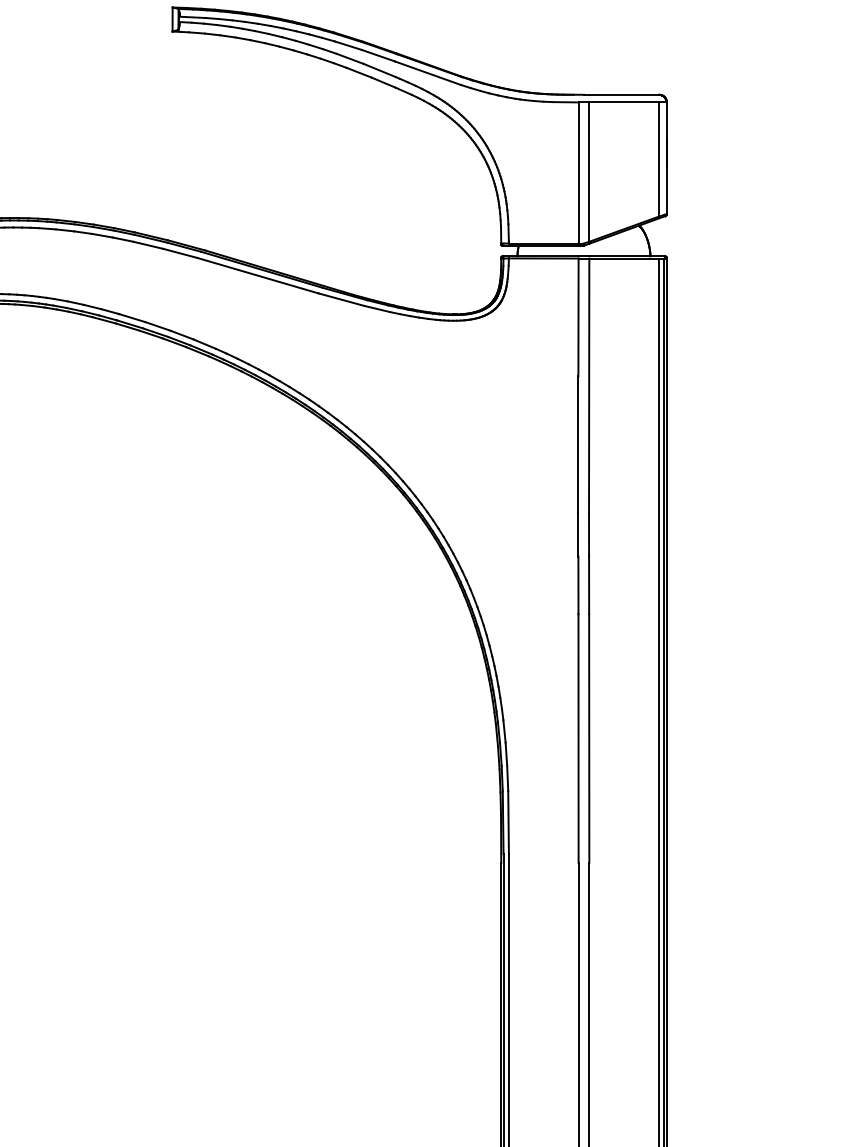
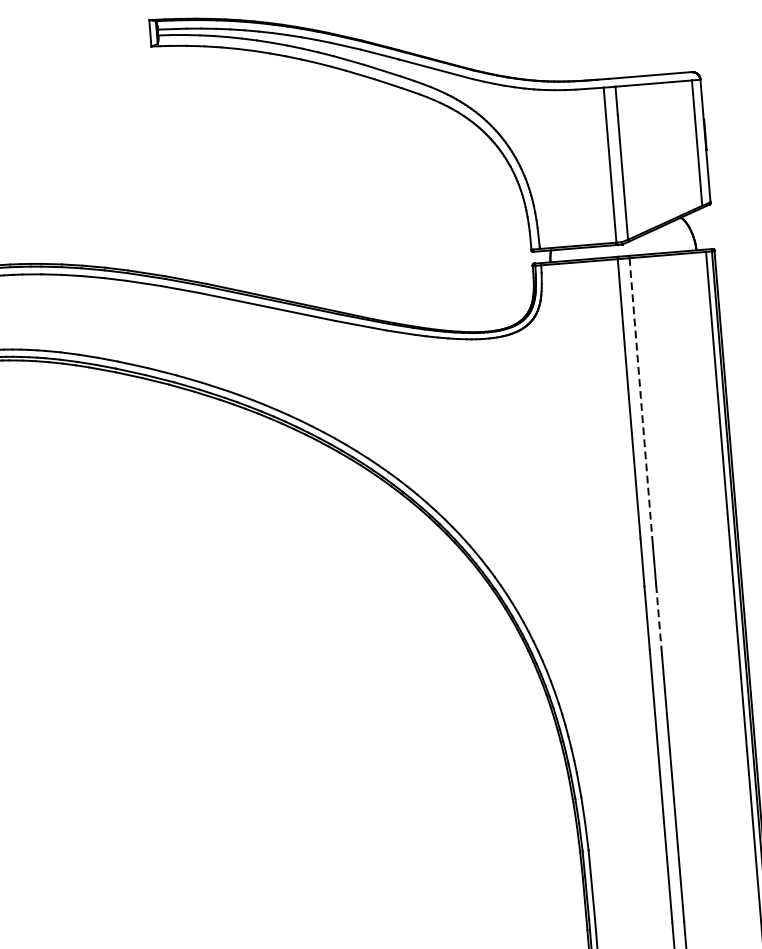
line: (589, 386) -> (641, 398), solid -> dashed
line: (589, 585) -> (659, 617), solid -> dashed

